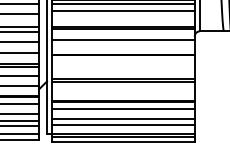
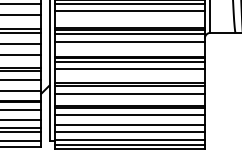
line: (123, 32) -> (129, 34), added
line: (123, 58) -> (129, 61), added
line: (123, 66) -> (129, 69), added
line: (123, 88) -> (129, 93), added

